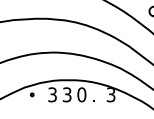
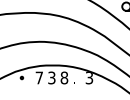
text: (52, 94) -> (39, 77), 3 -> 7
text: (81, 94) -> (64, 77), 0 -> 8

